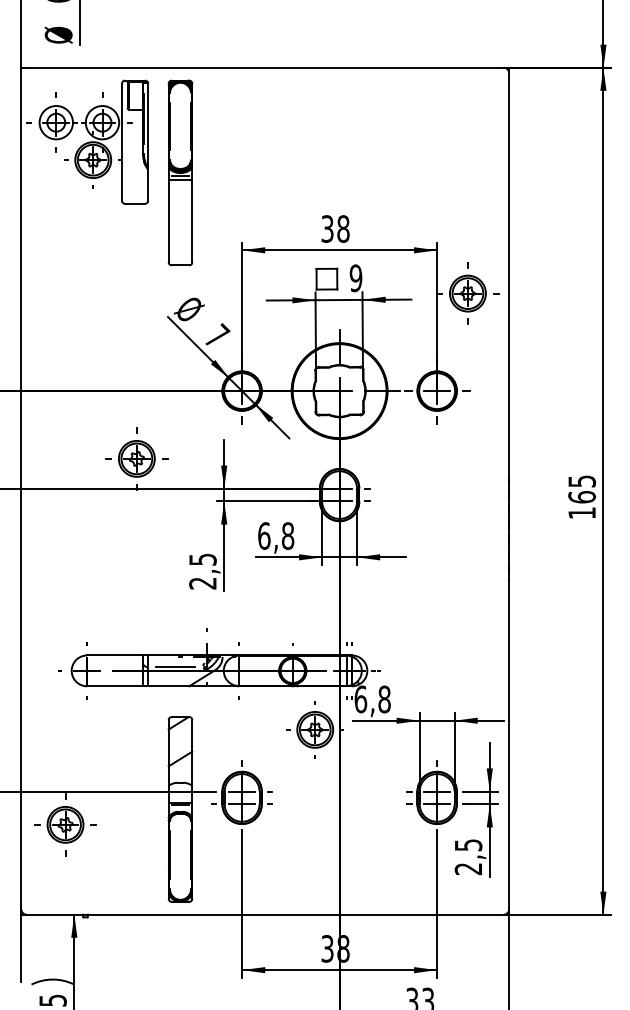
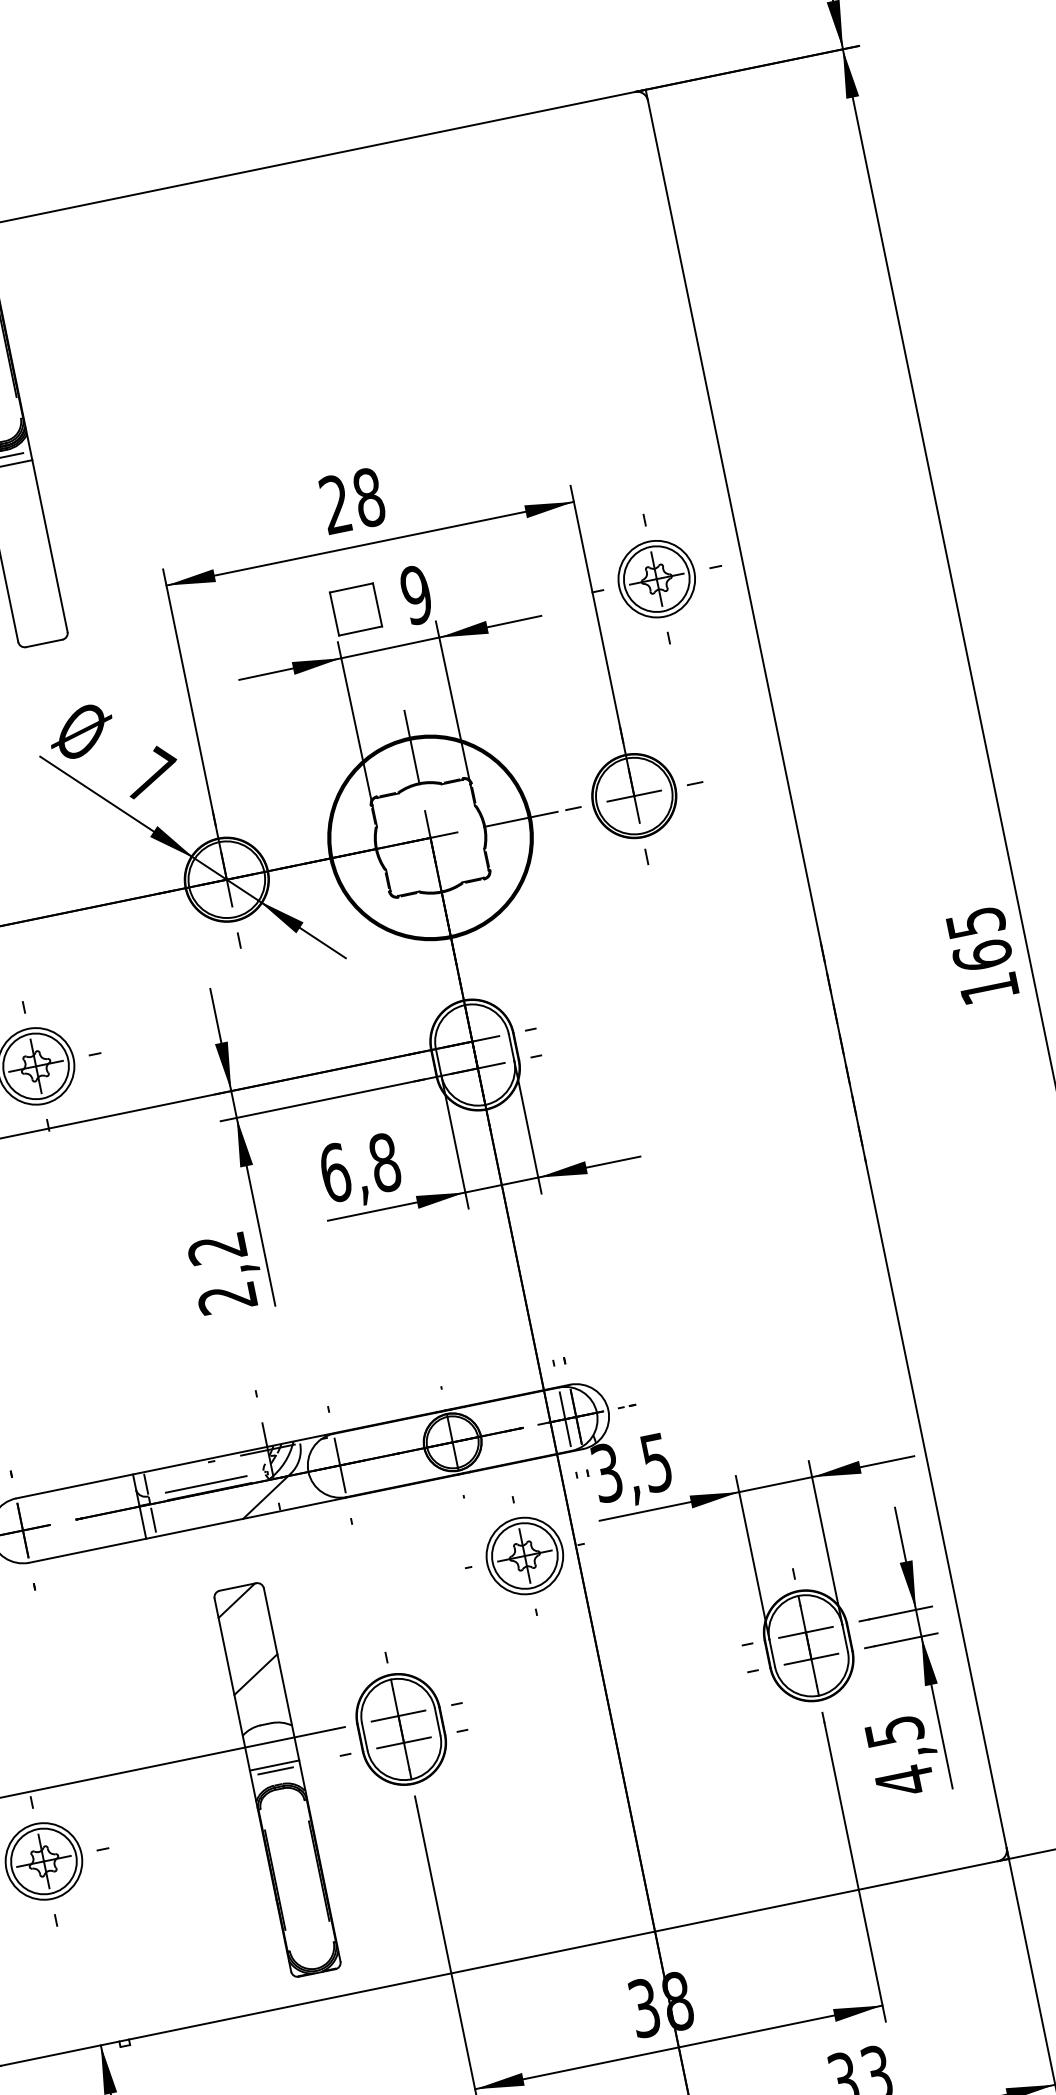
text: (327, 228) -> (335, 503), 38 -> 28
text: (202, 559) -> (216, 1248), 2,5 -> 2,2
text: (372, 699) -> (631, 1467), 6,8 -> 3,5
text: (467, 868) -> (902, 1780), 2,5 -> 4,5

